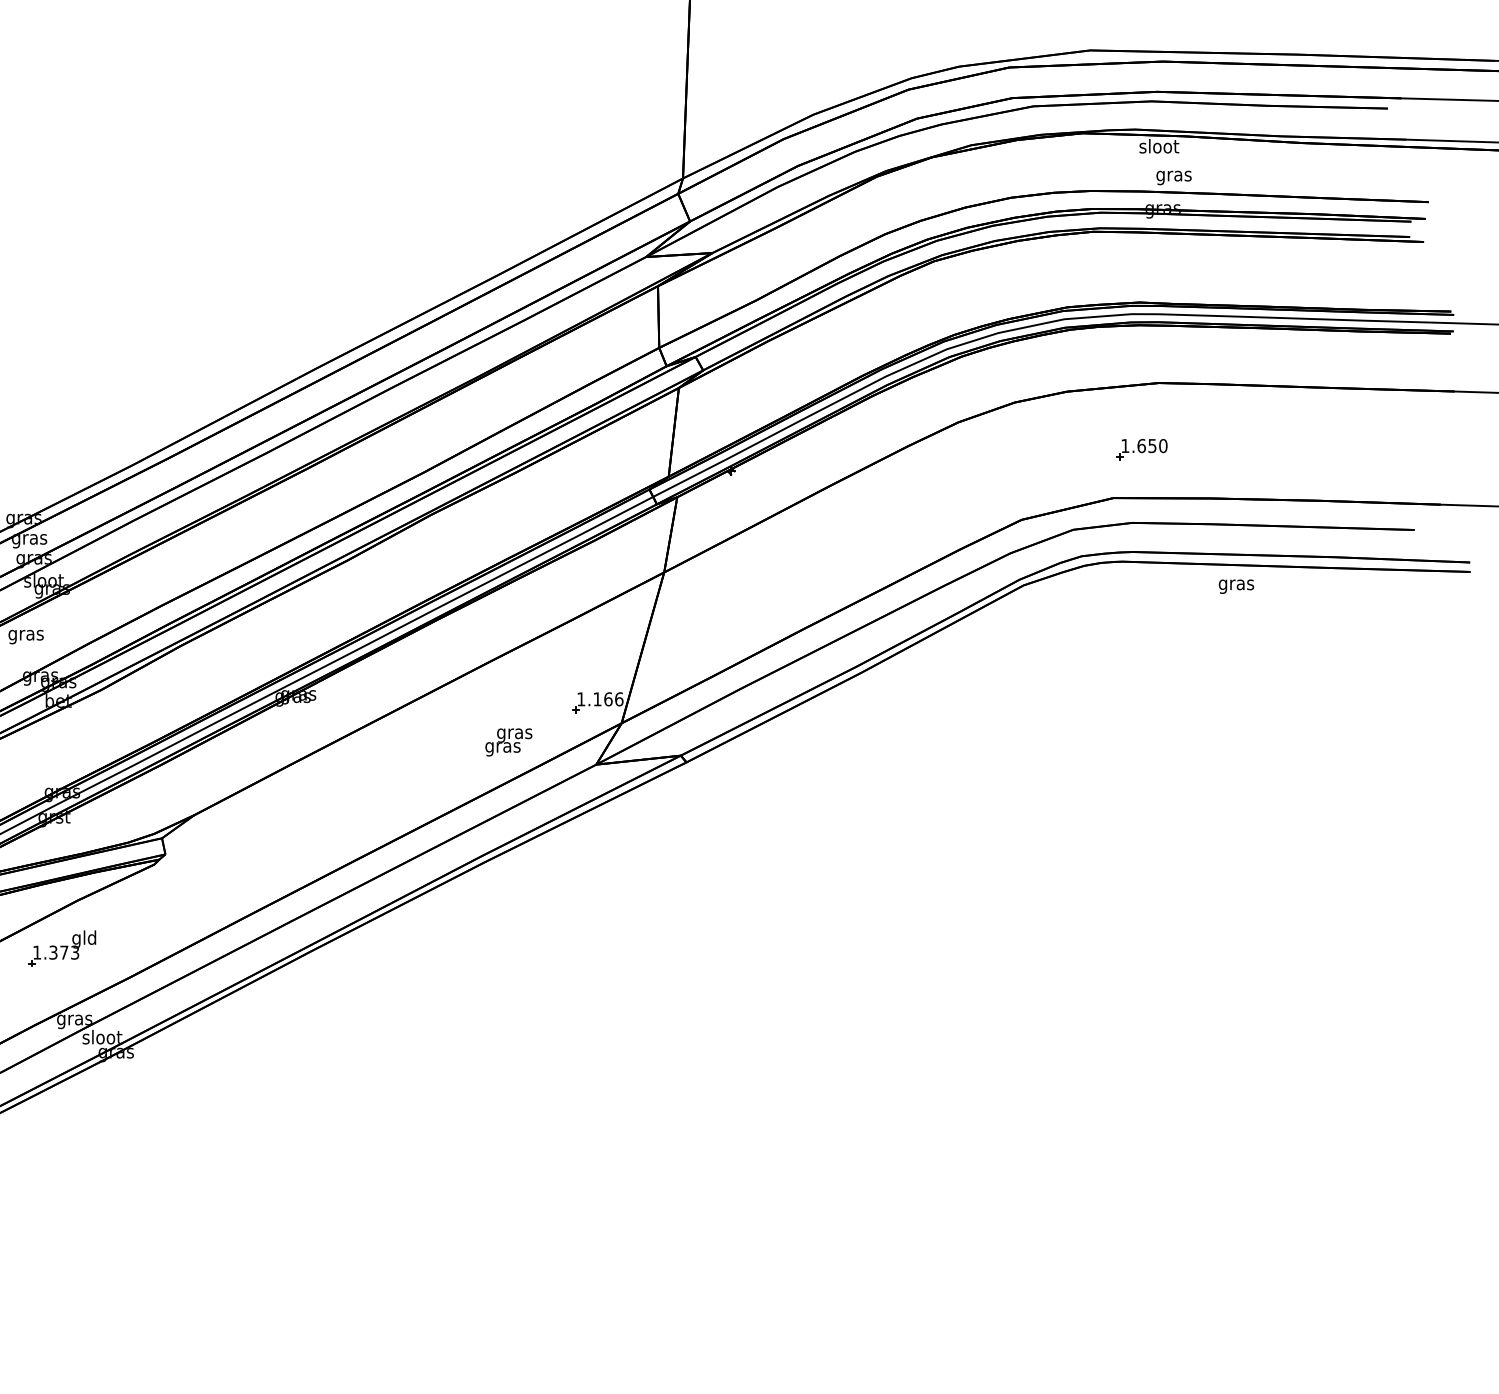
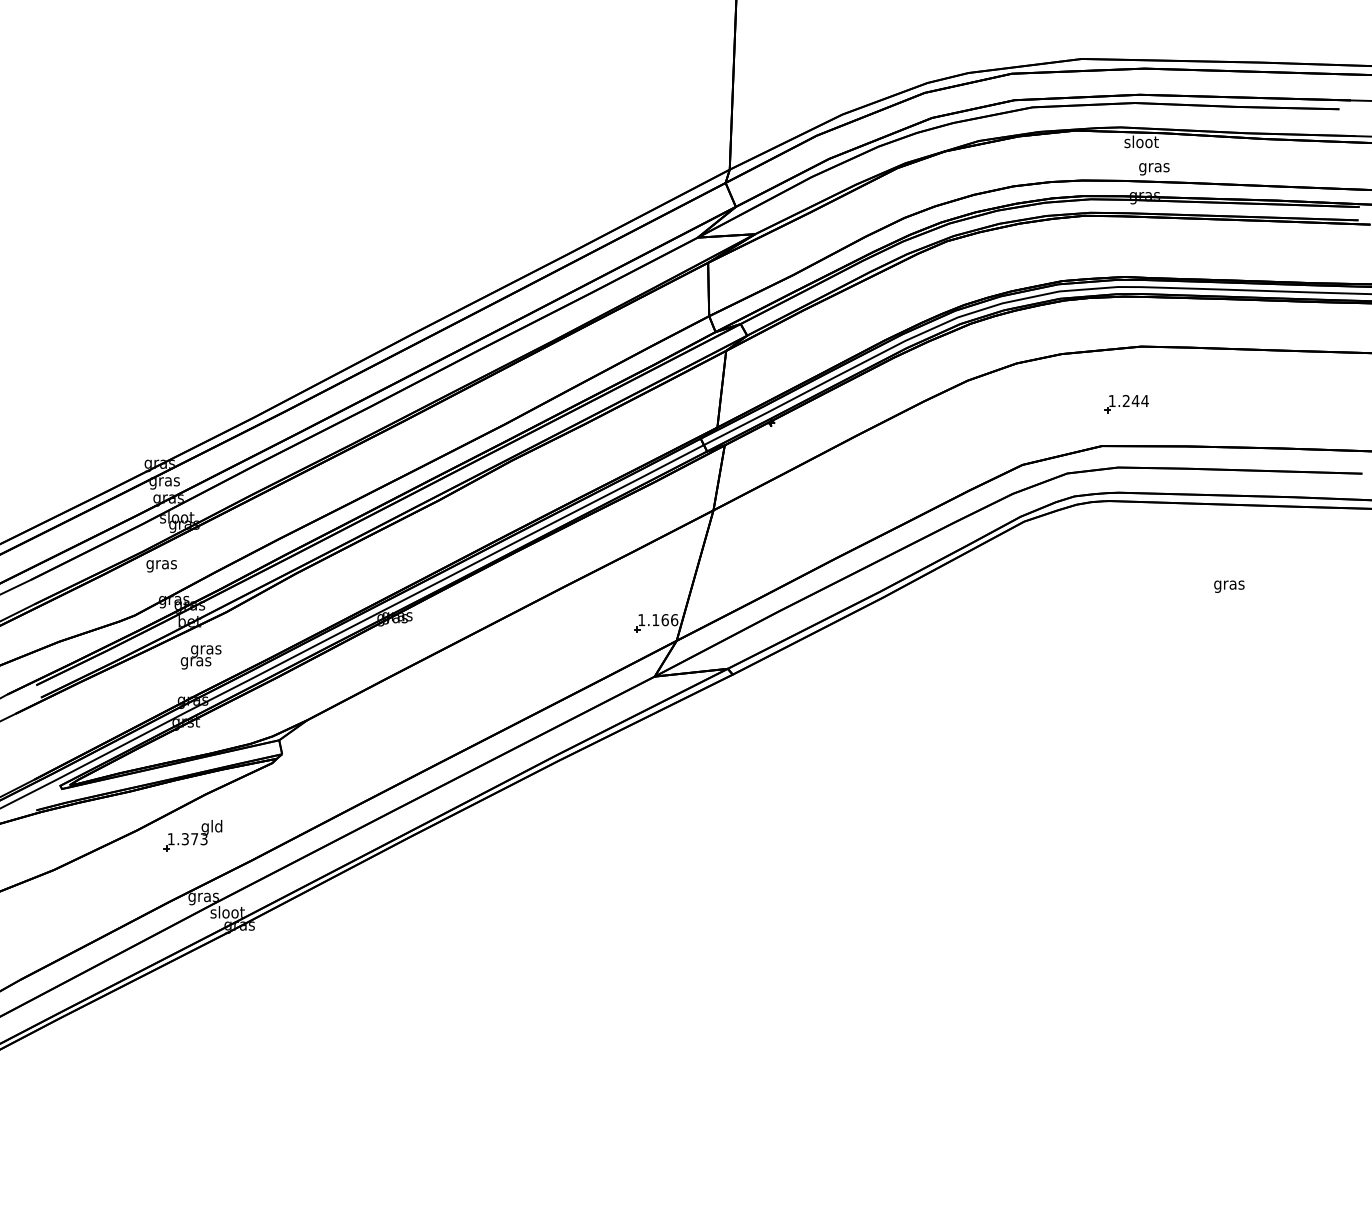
text: (1152, 446) -> (1135, 401), 1.650 -> 1.244
text: (1236, 586) -> (1229, 586), moved
text: (508, 742) -> (200, 657), moved

